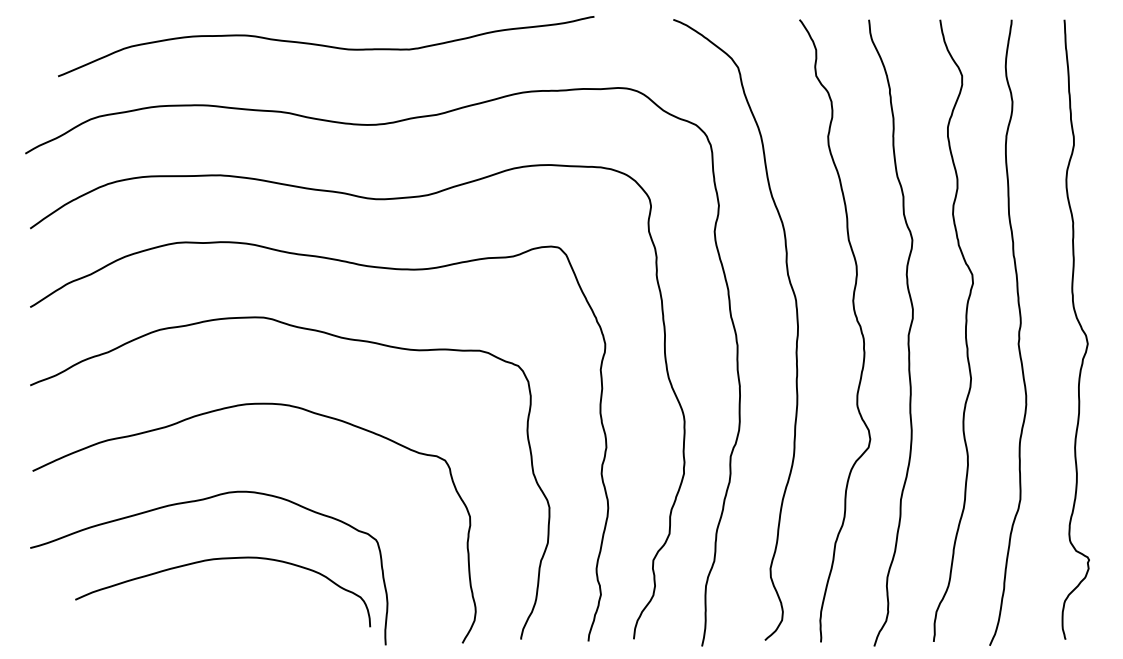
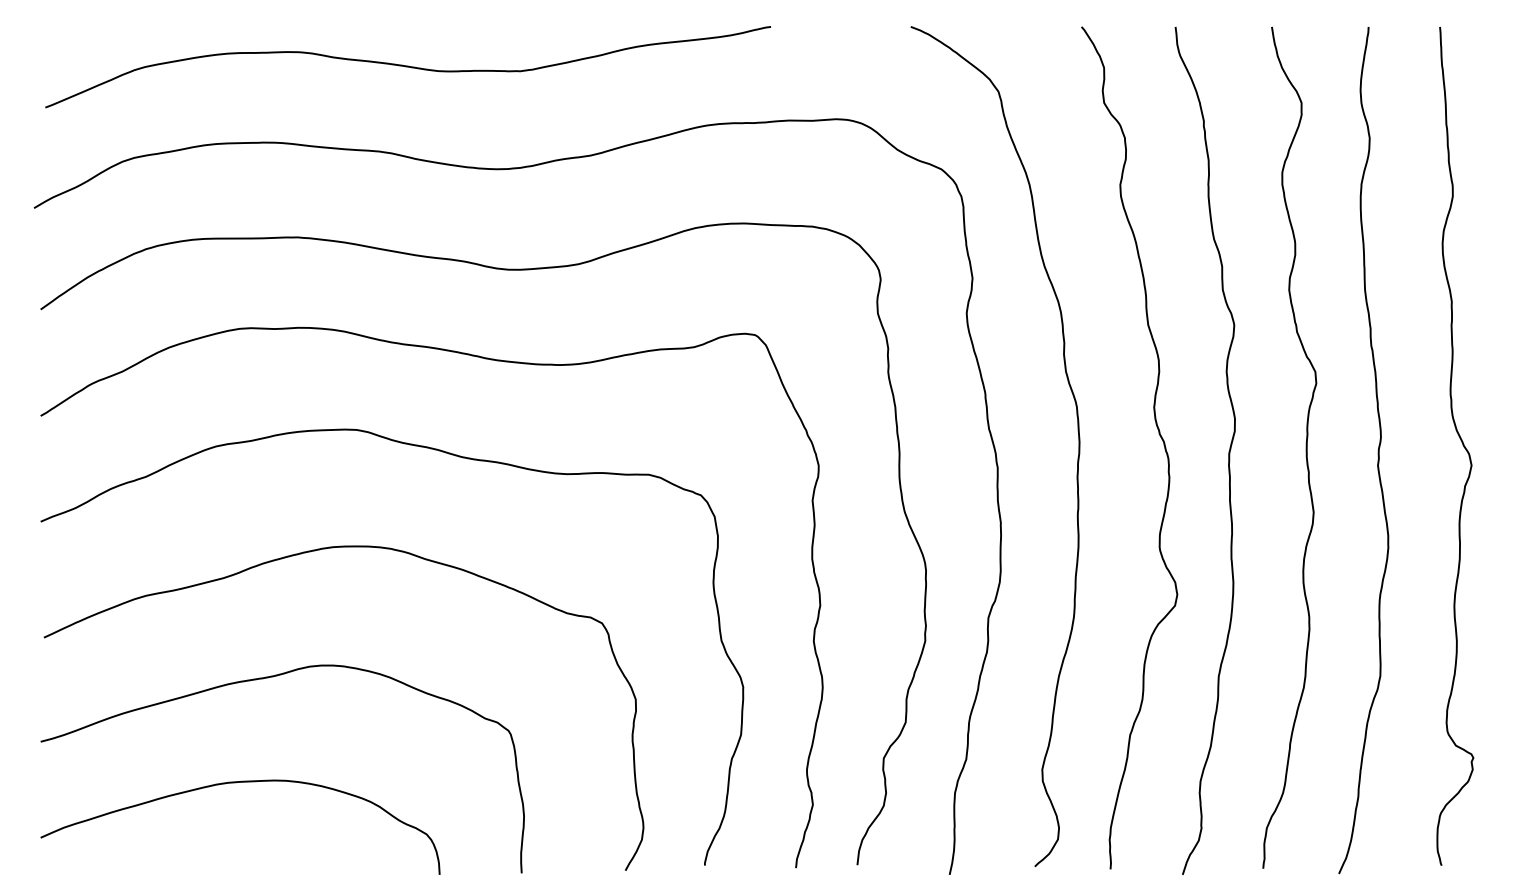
curve: (326, 46) -> (408, 67), moved
curve: (220, 559) -> (236, 783), moved

